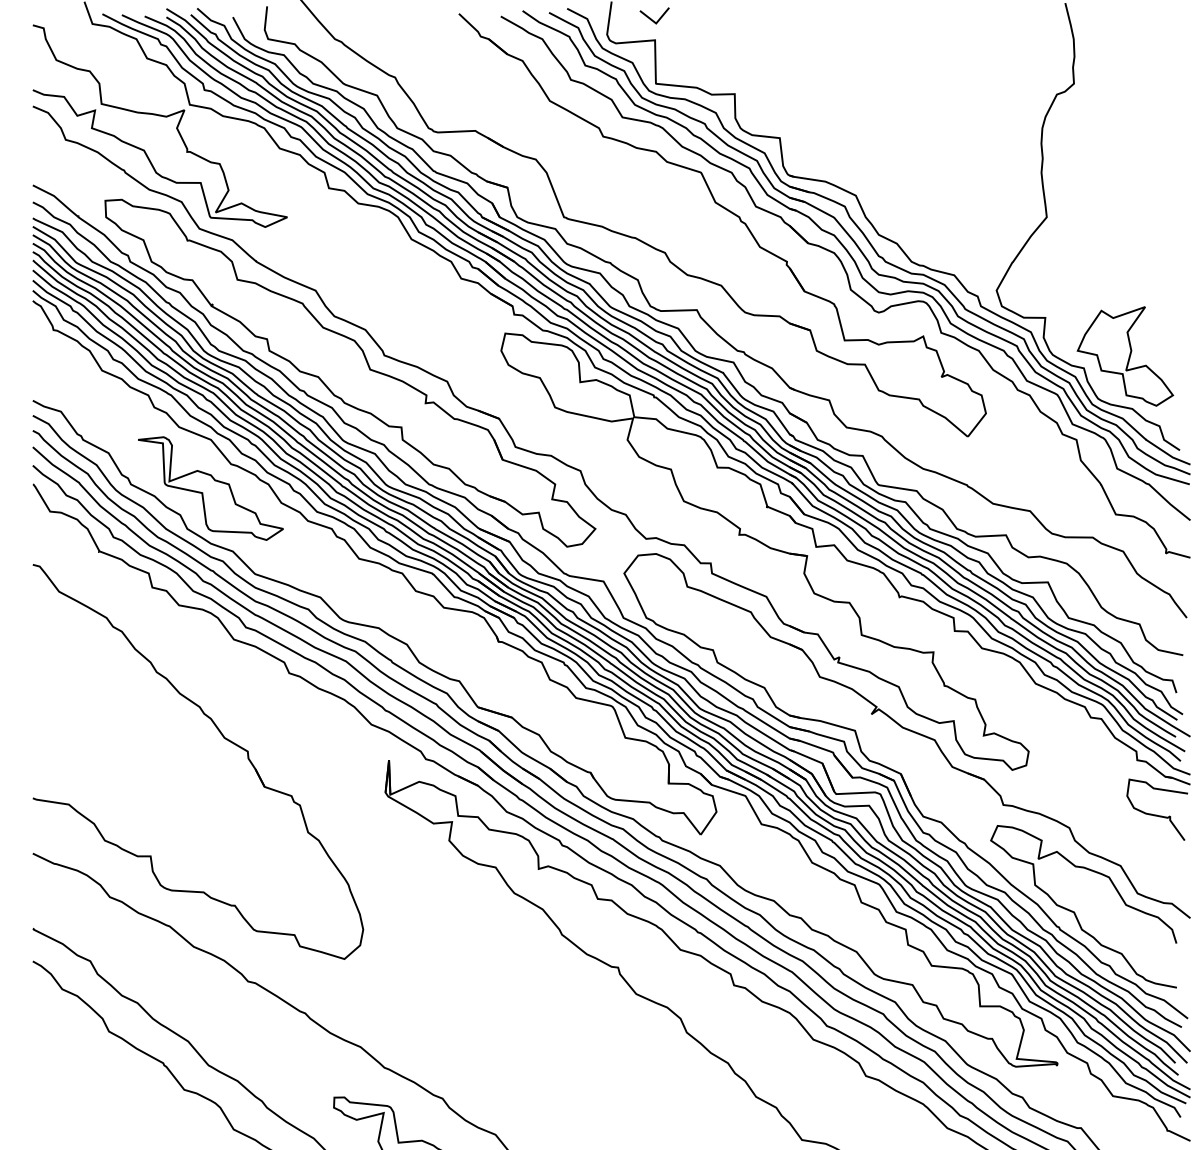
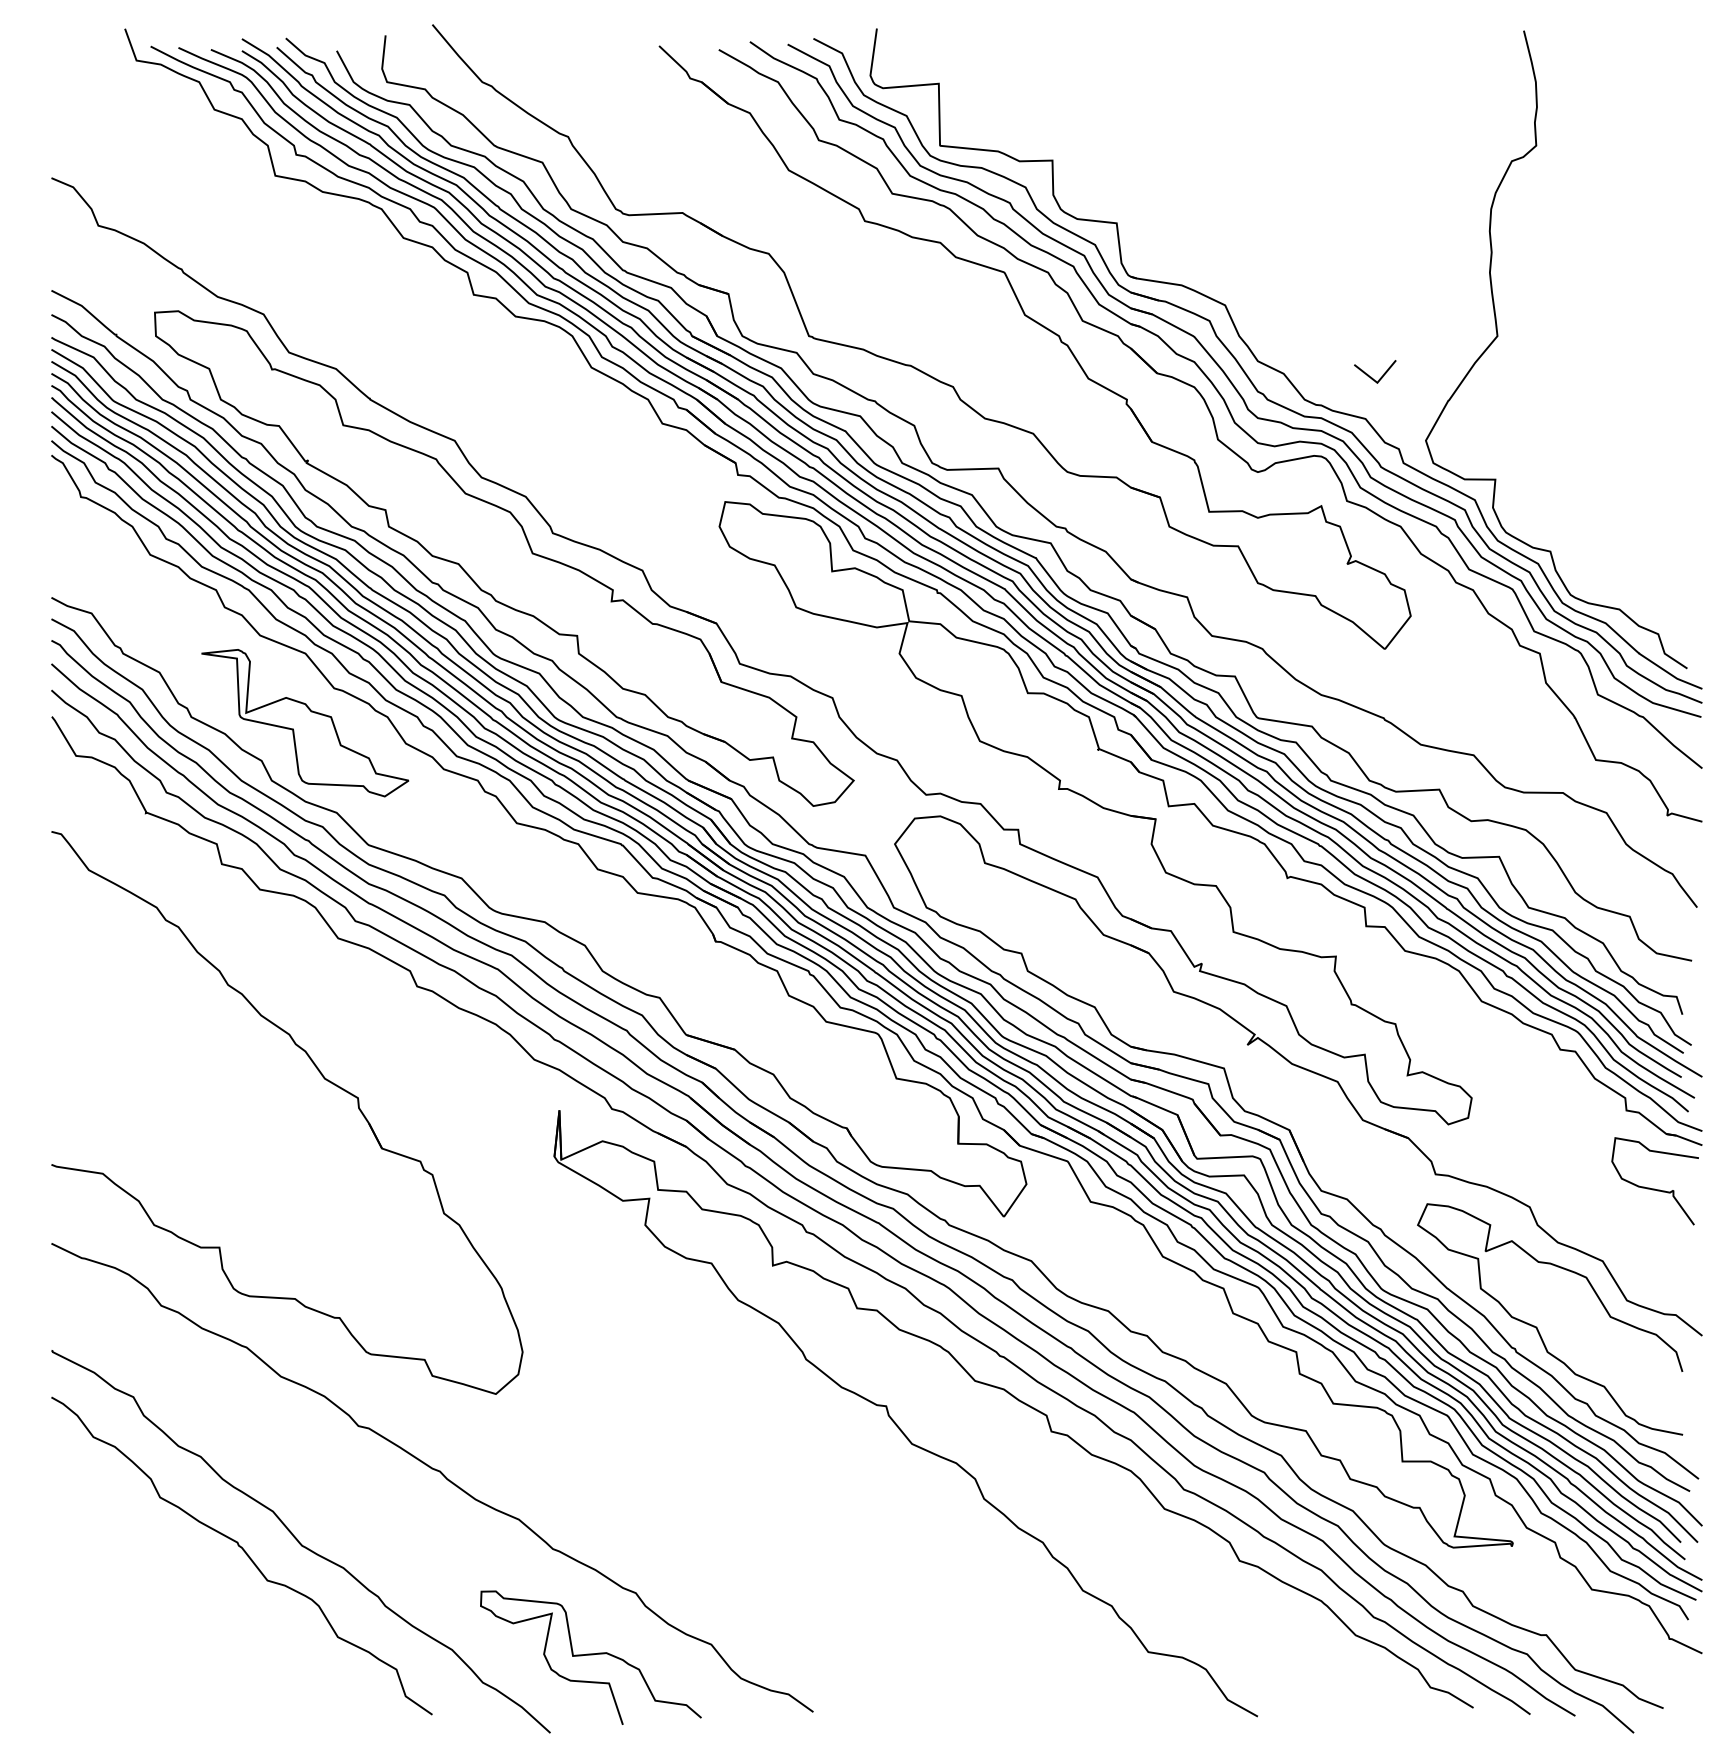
line: (652, 19) -> (1372, 377), moved
curve: (160, 116) -> (233, 192), removed
part: (1125, 356) -> (1609, 534), removed

